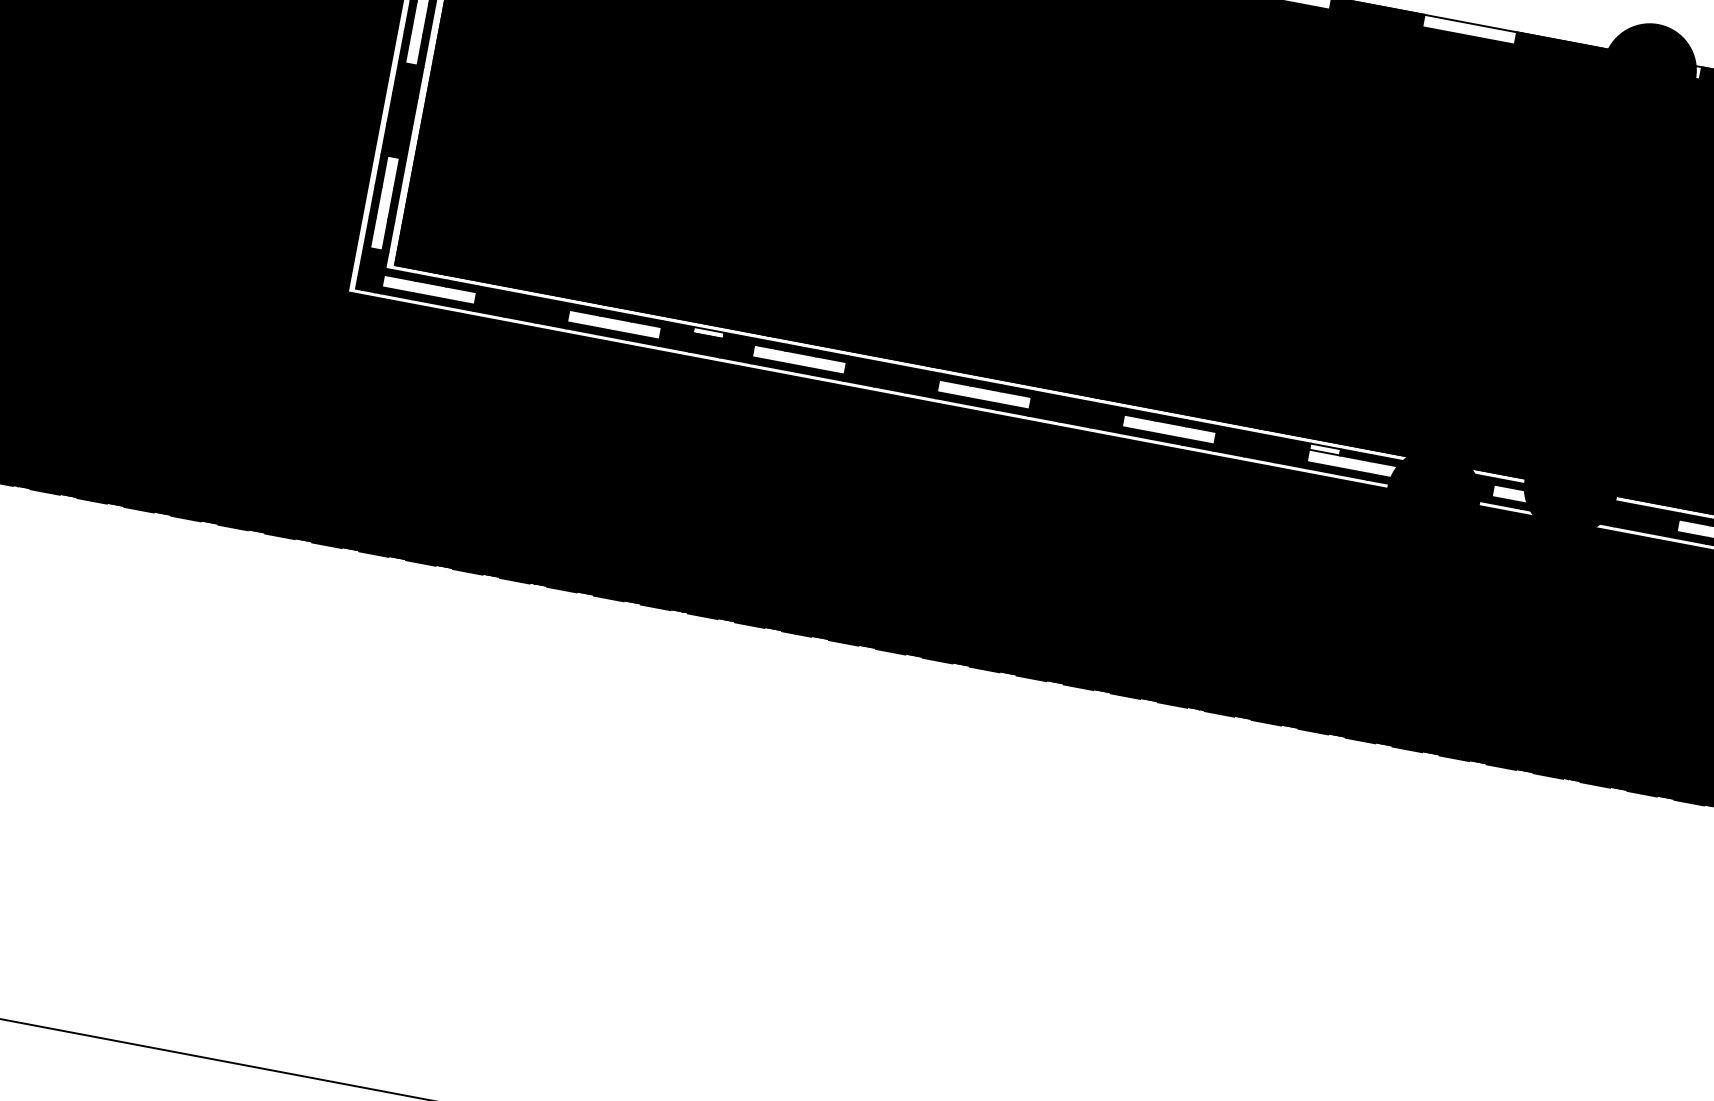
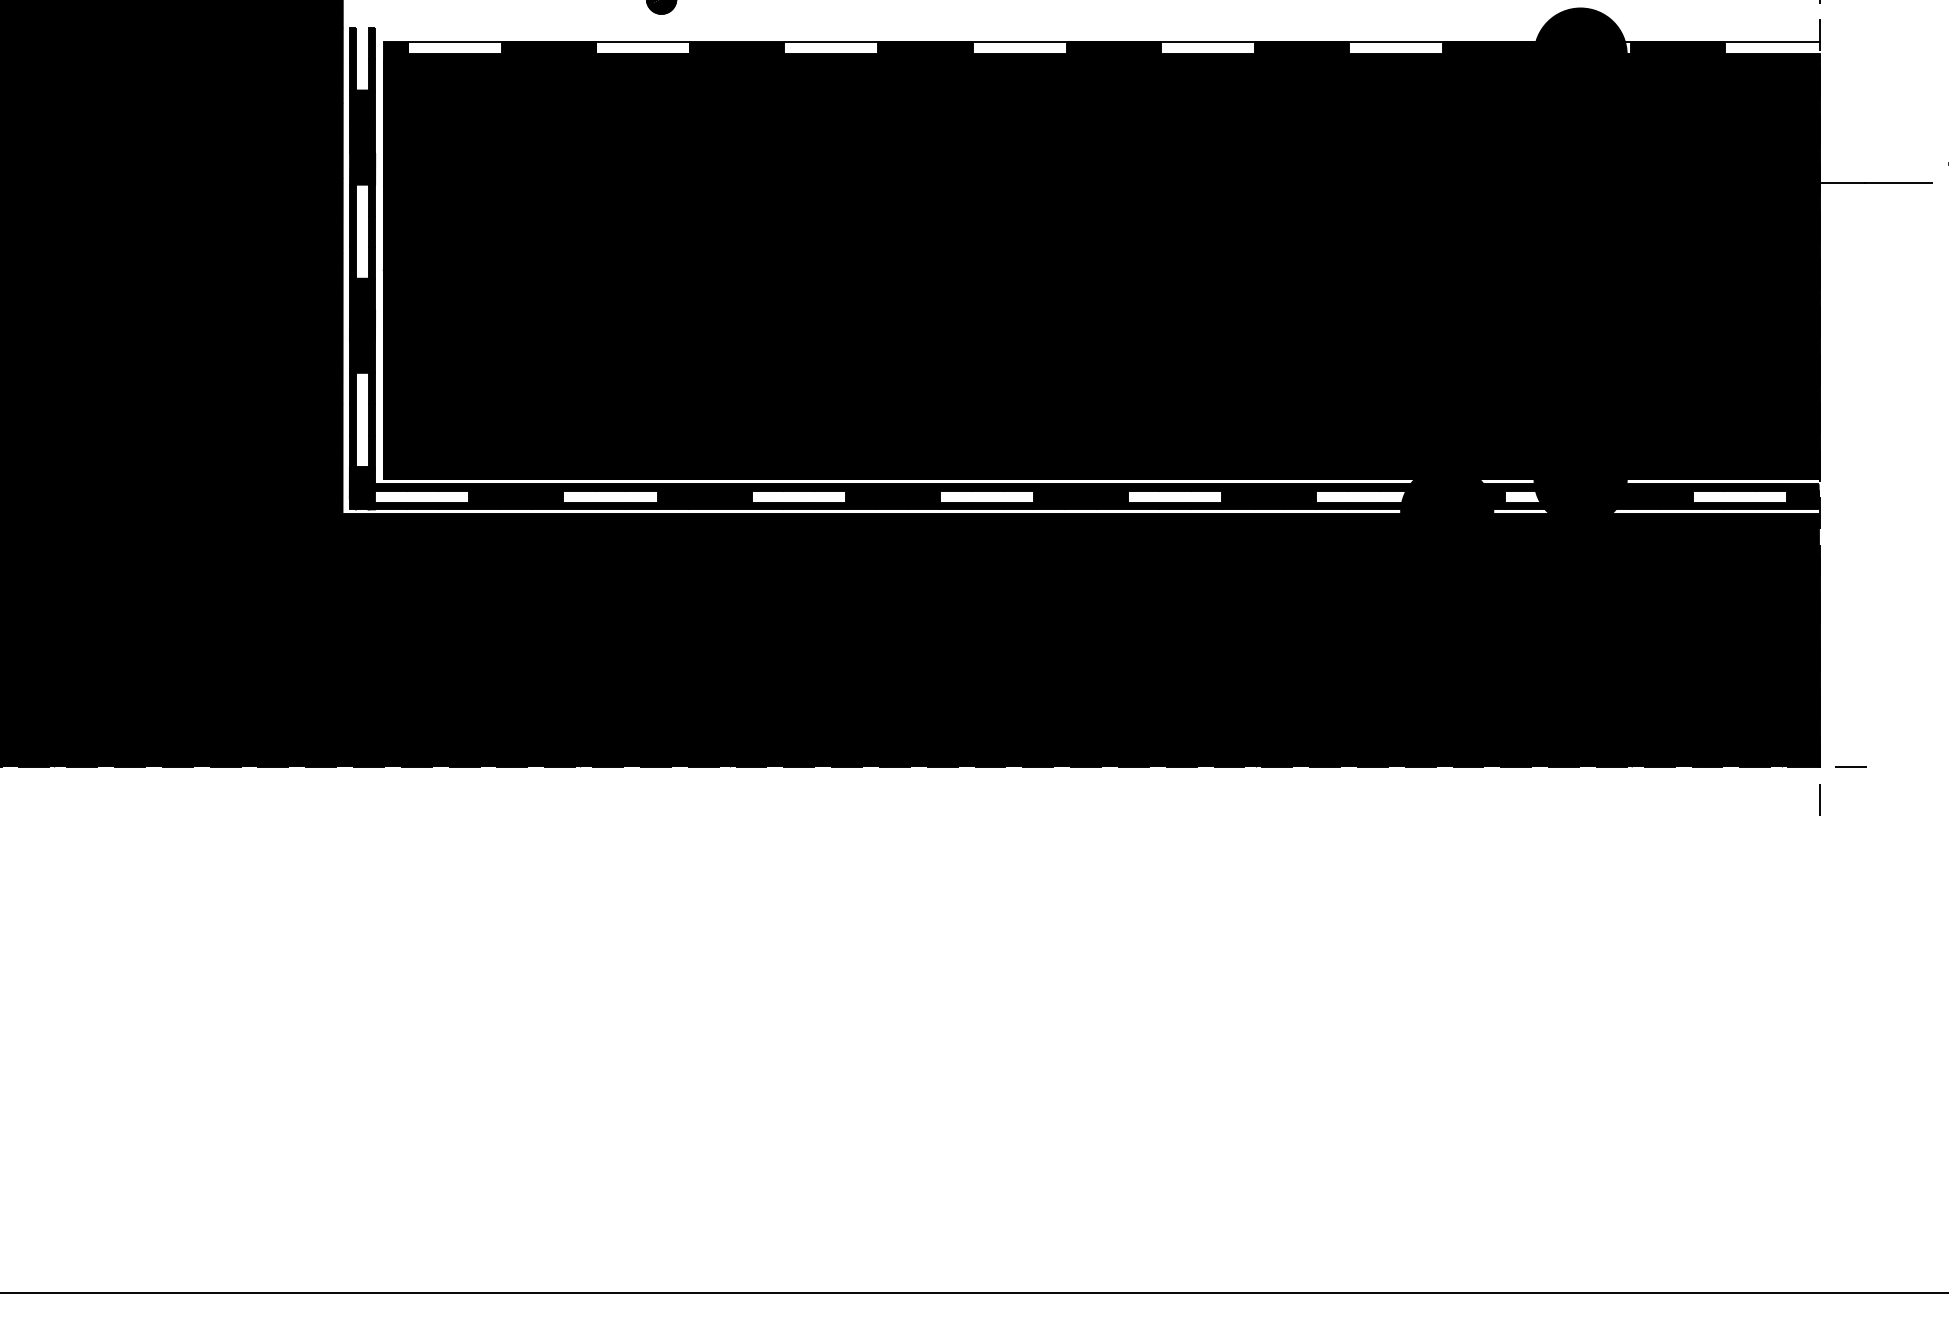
fill: (708, 333) -> (704, 487), added
fill: (1324, 449) -> (1331, 487), added

